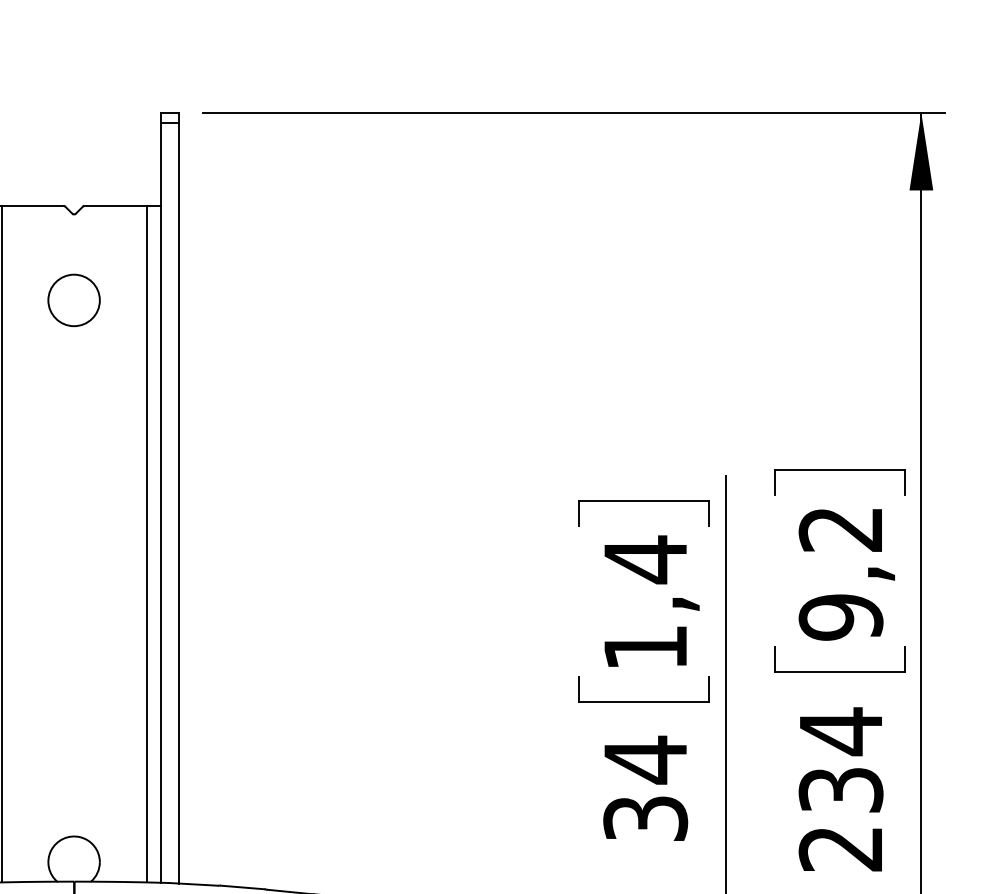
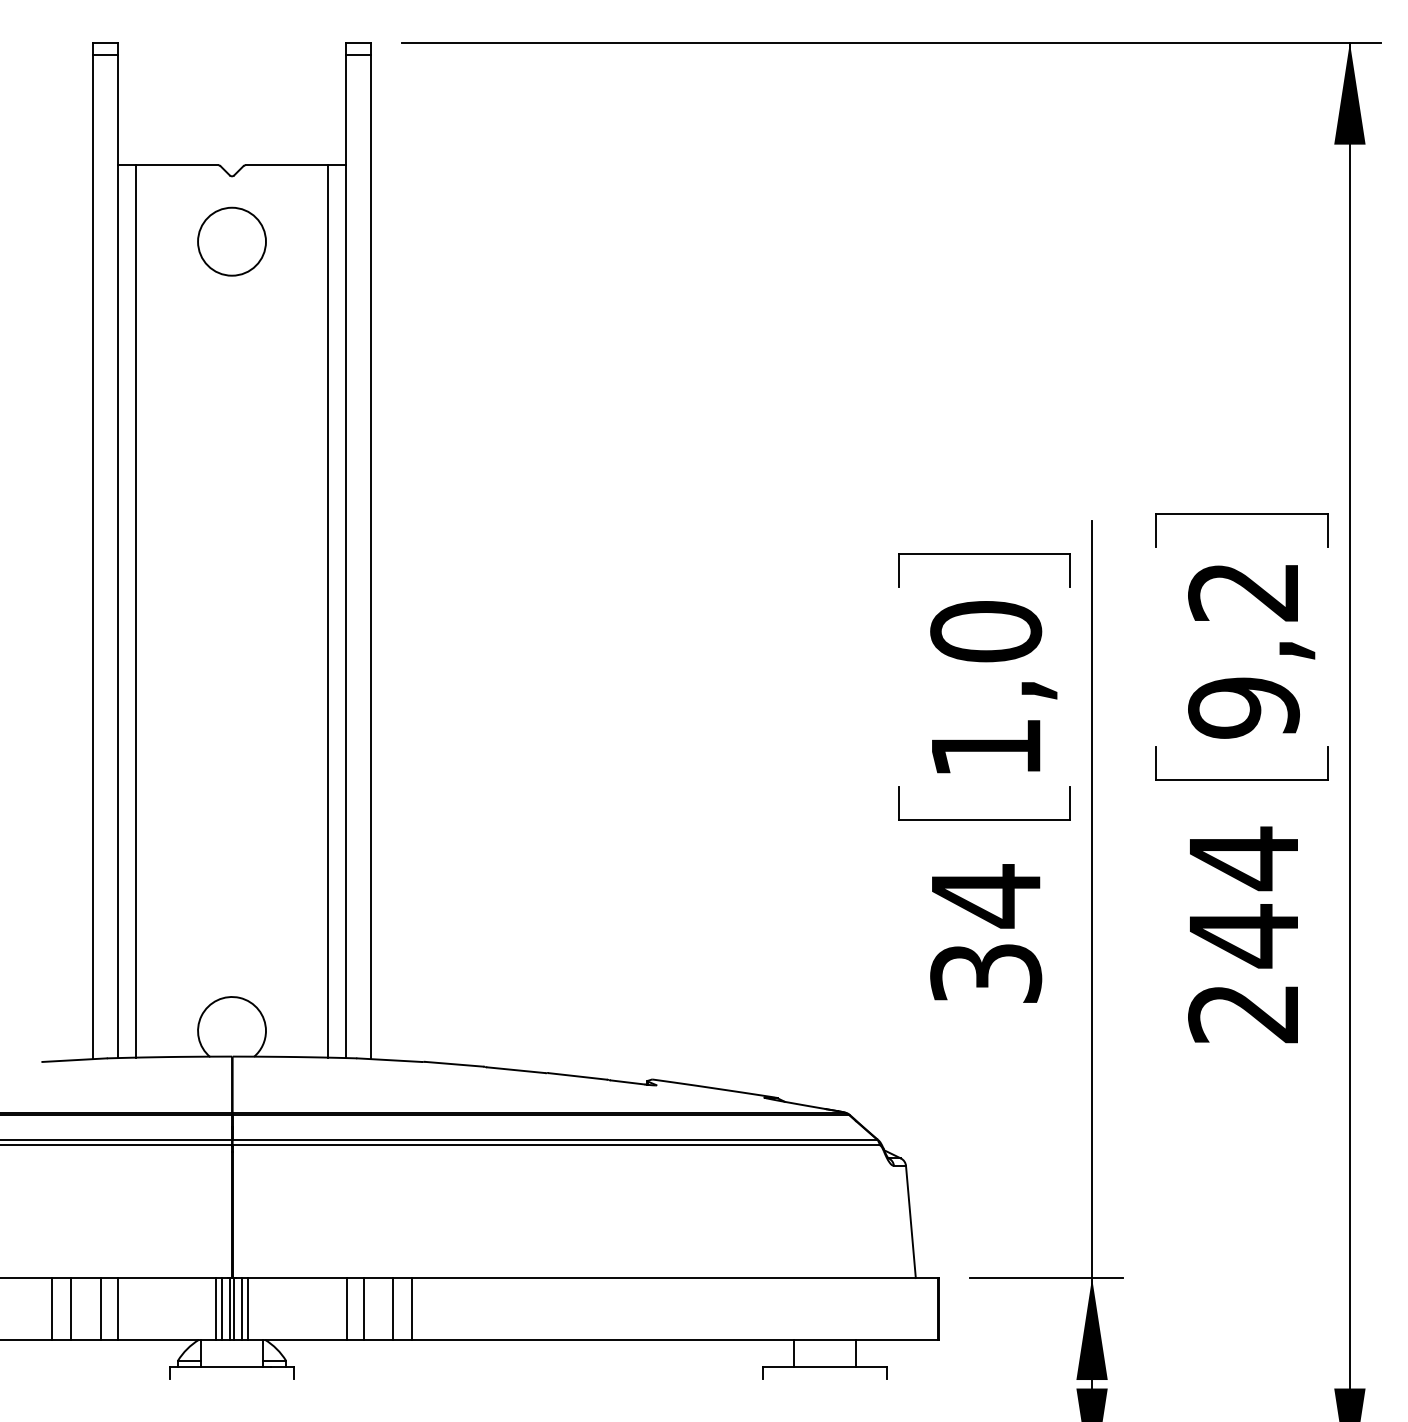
circle: (73, 300) -> (231, 241), moved
text: (645, 559) -> (986, 631), 1,4 -> 1,0
text: (840, 790) -> (1243, 936), 234 -> 244

